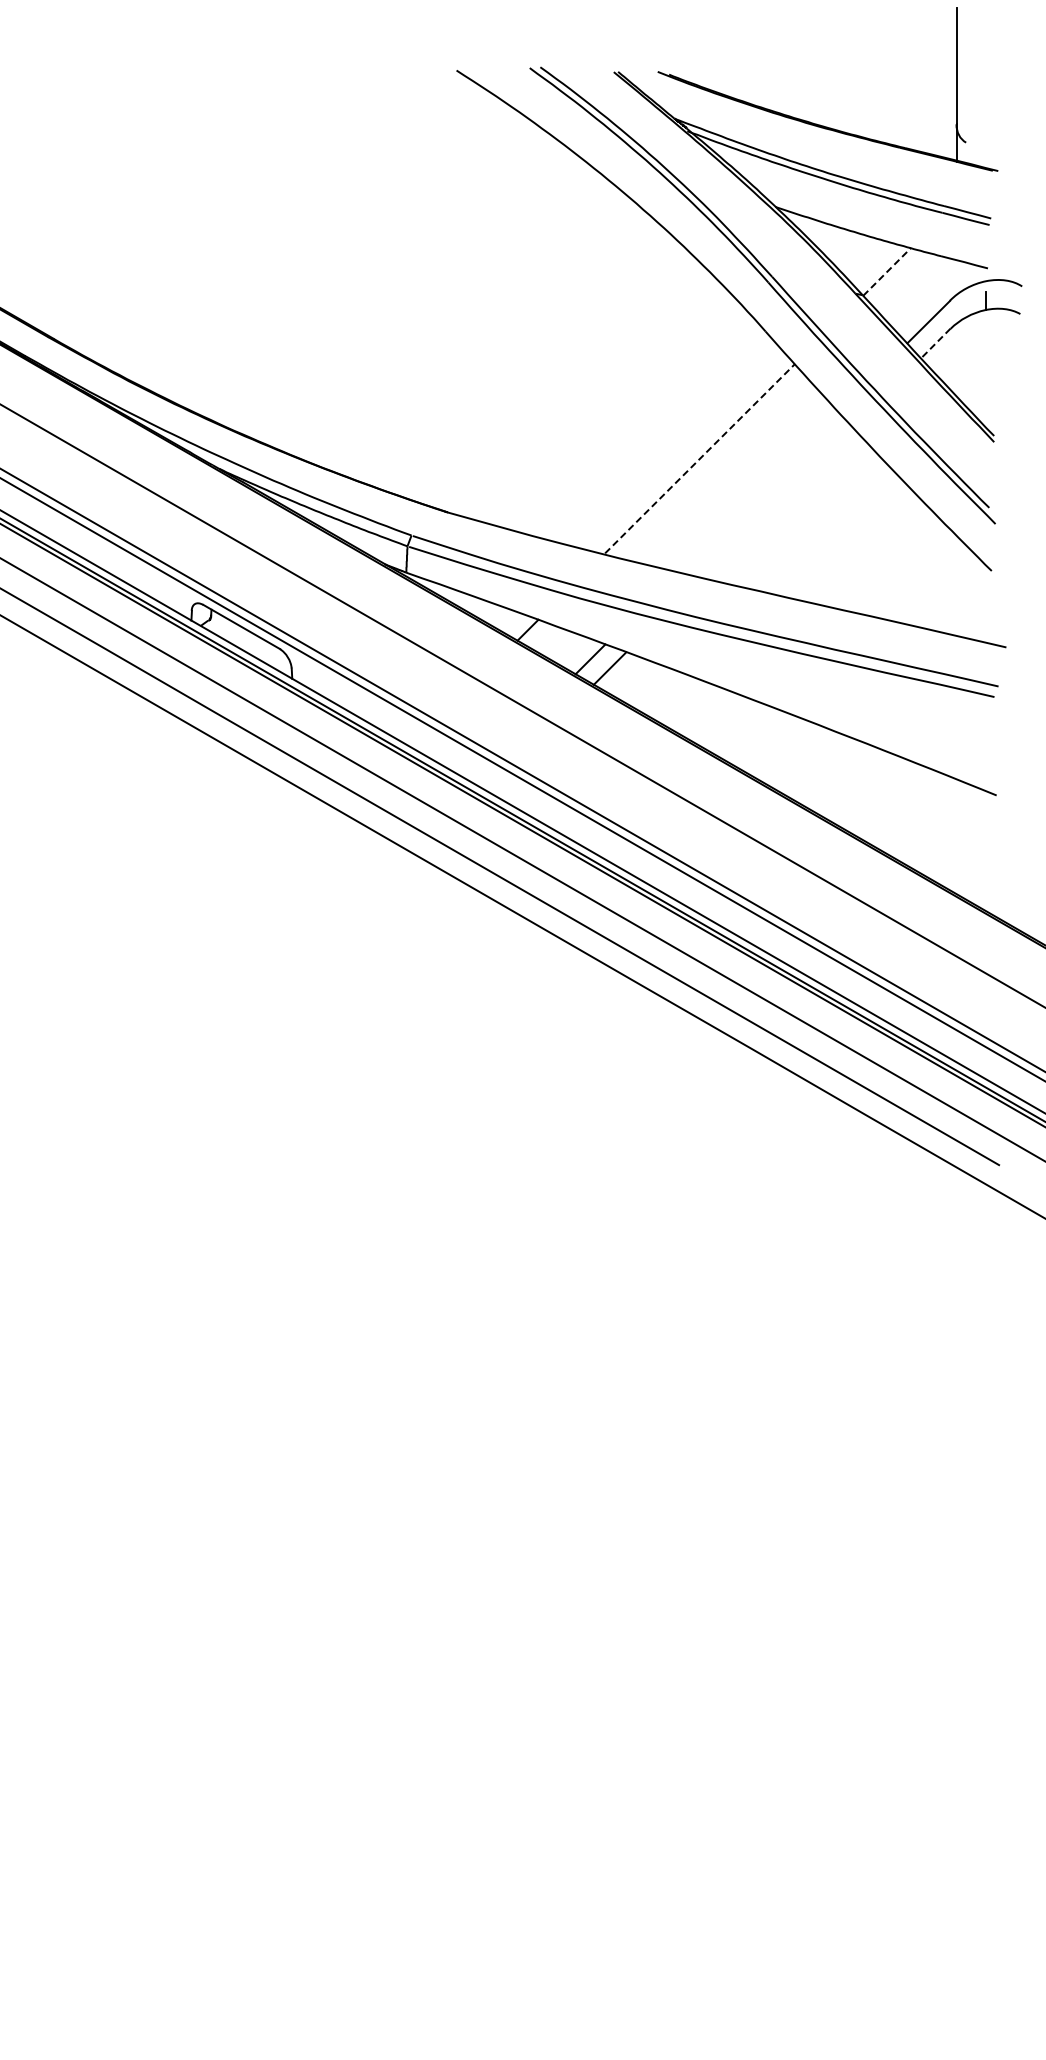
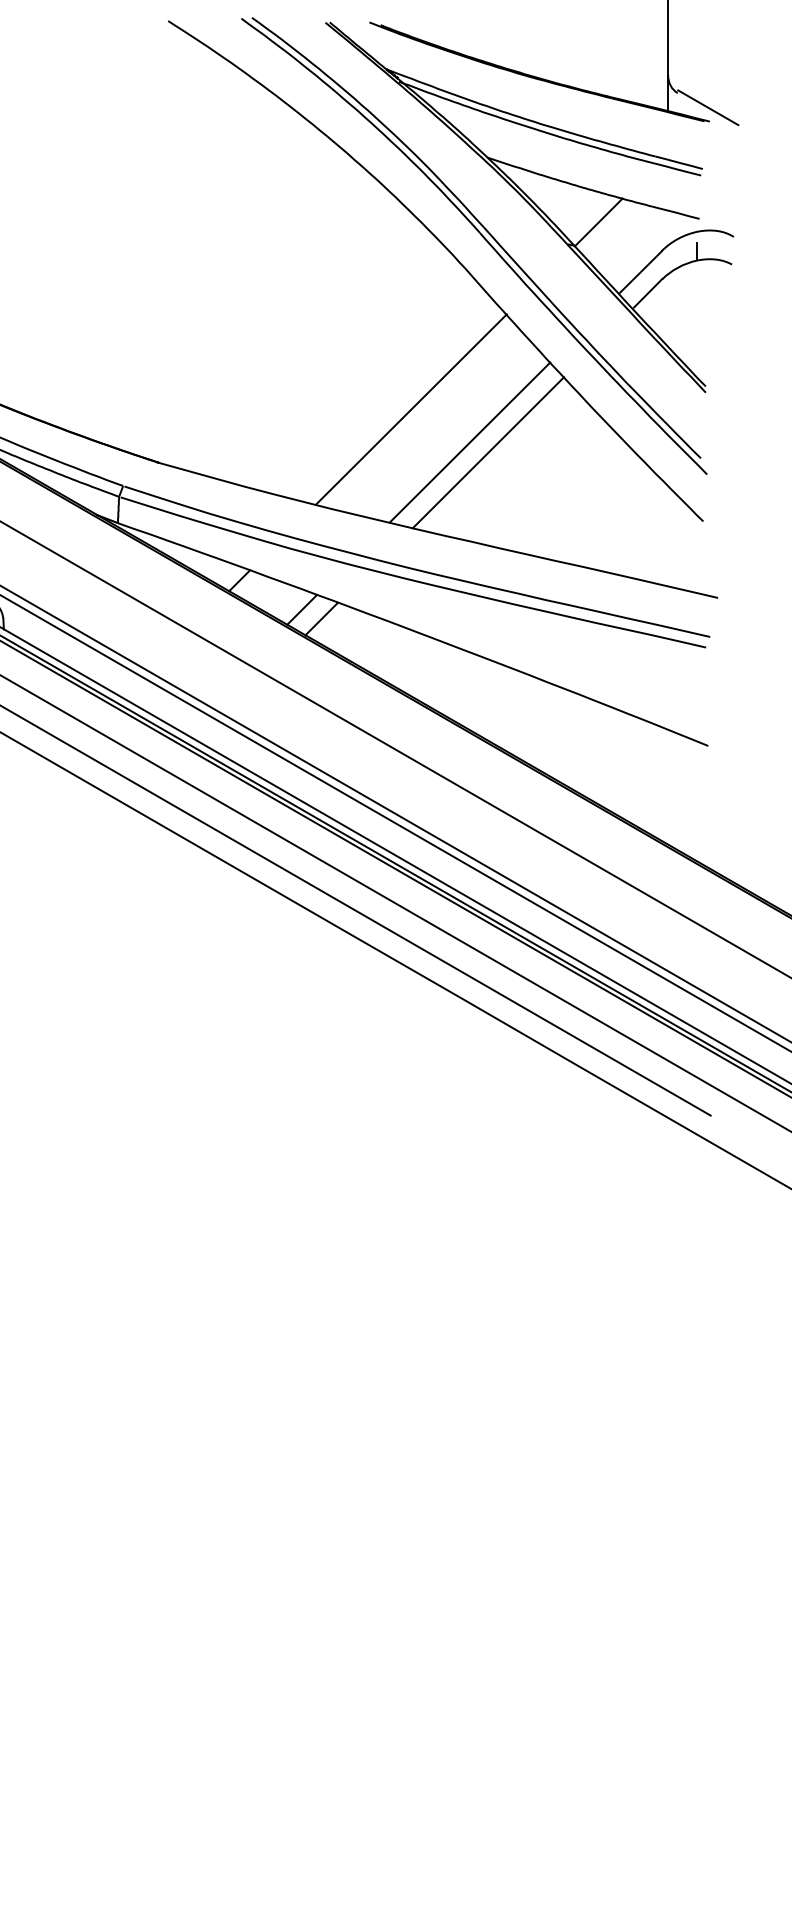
line: (996, 156) -> (708, 107), added
line: (887, 271) -> (599, 222), dashed -> solid
line: (936, 343) -> (648, 294), dashed -> solid
line: (700, 458) -> (412, 409), dashed -> solid
line: (758, 492) -> (470, 443), added
line: (776, 501) -> (488, 452), added

